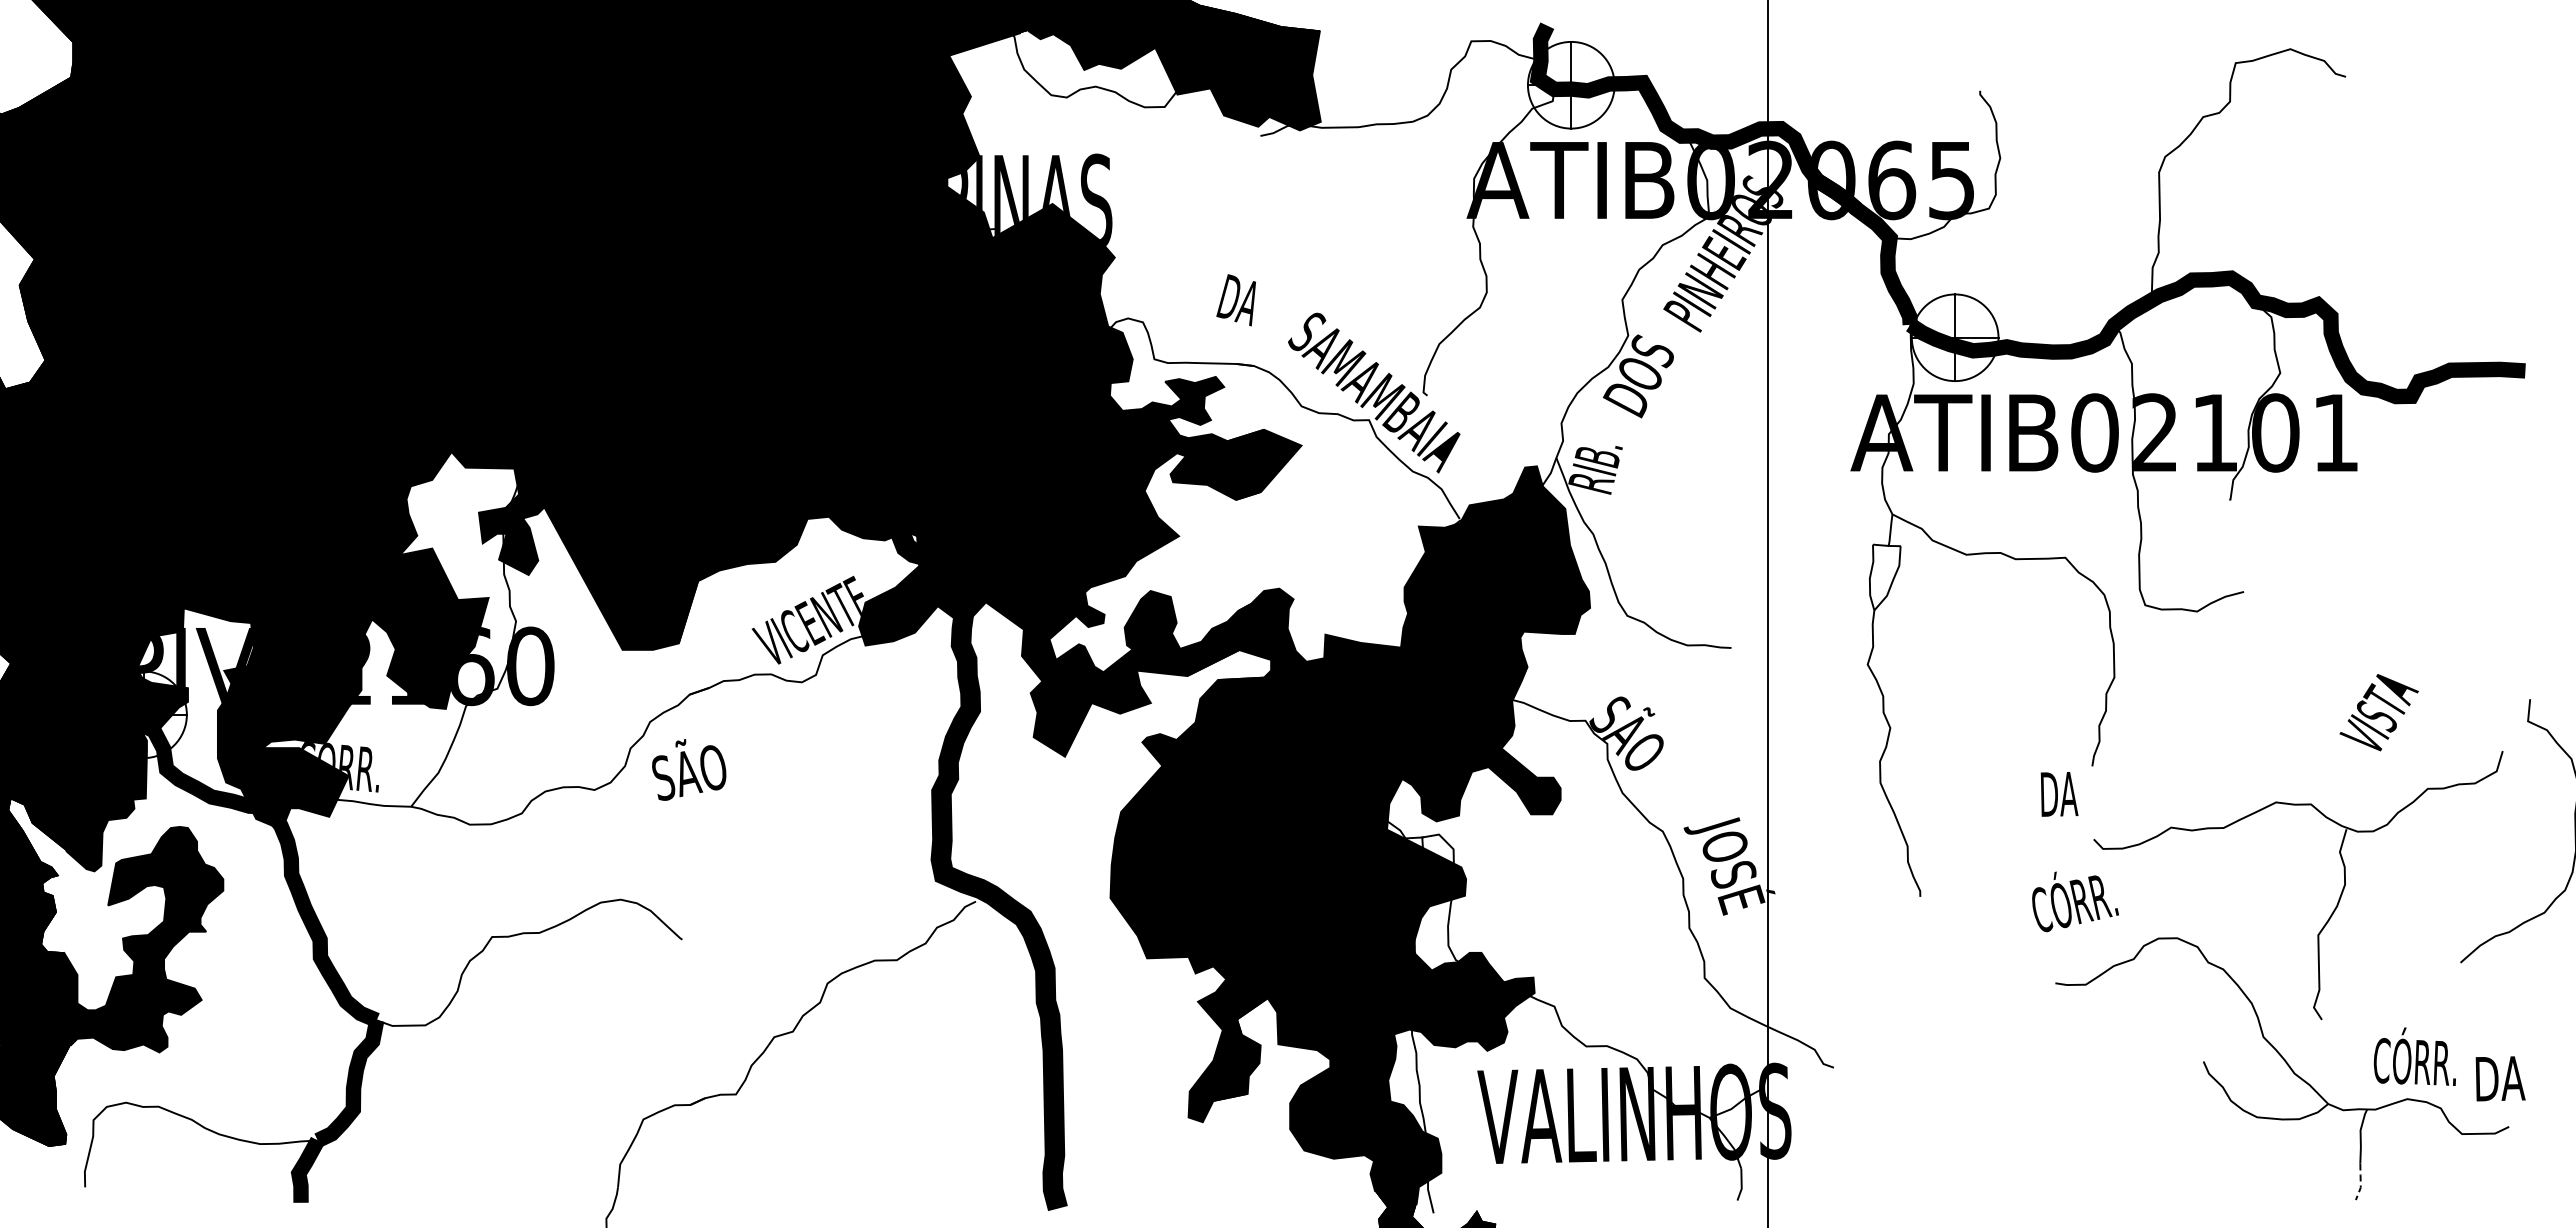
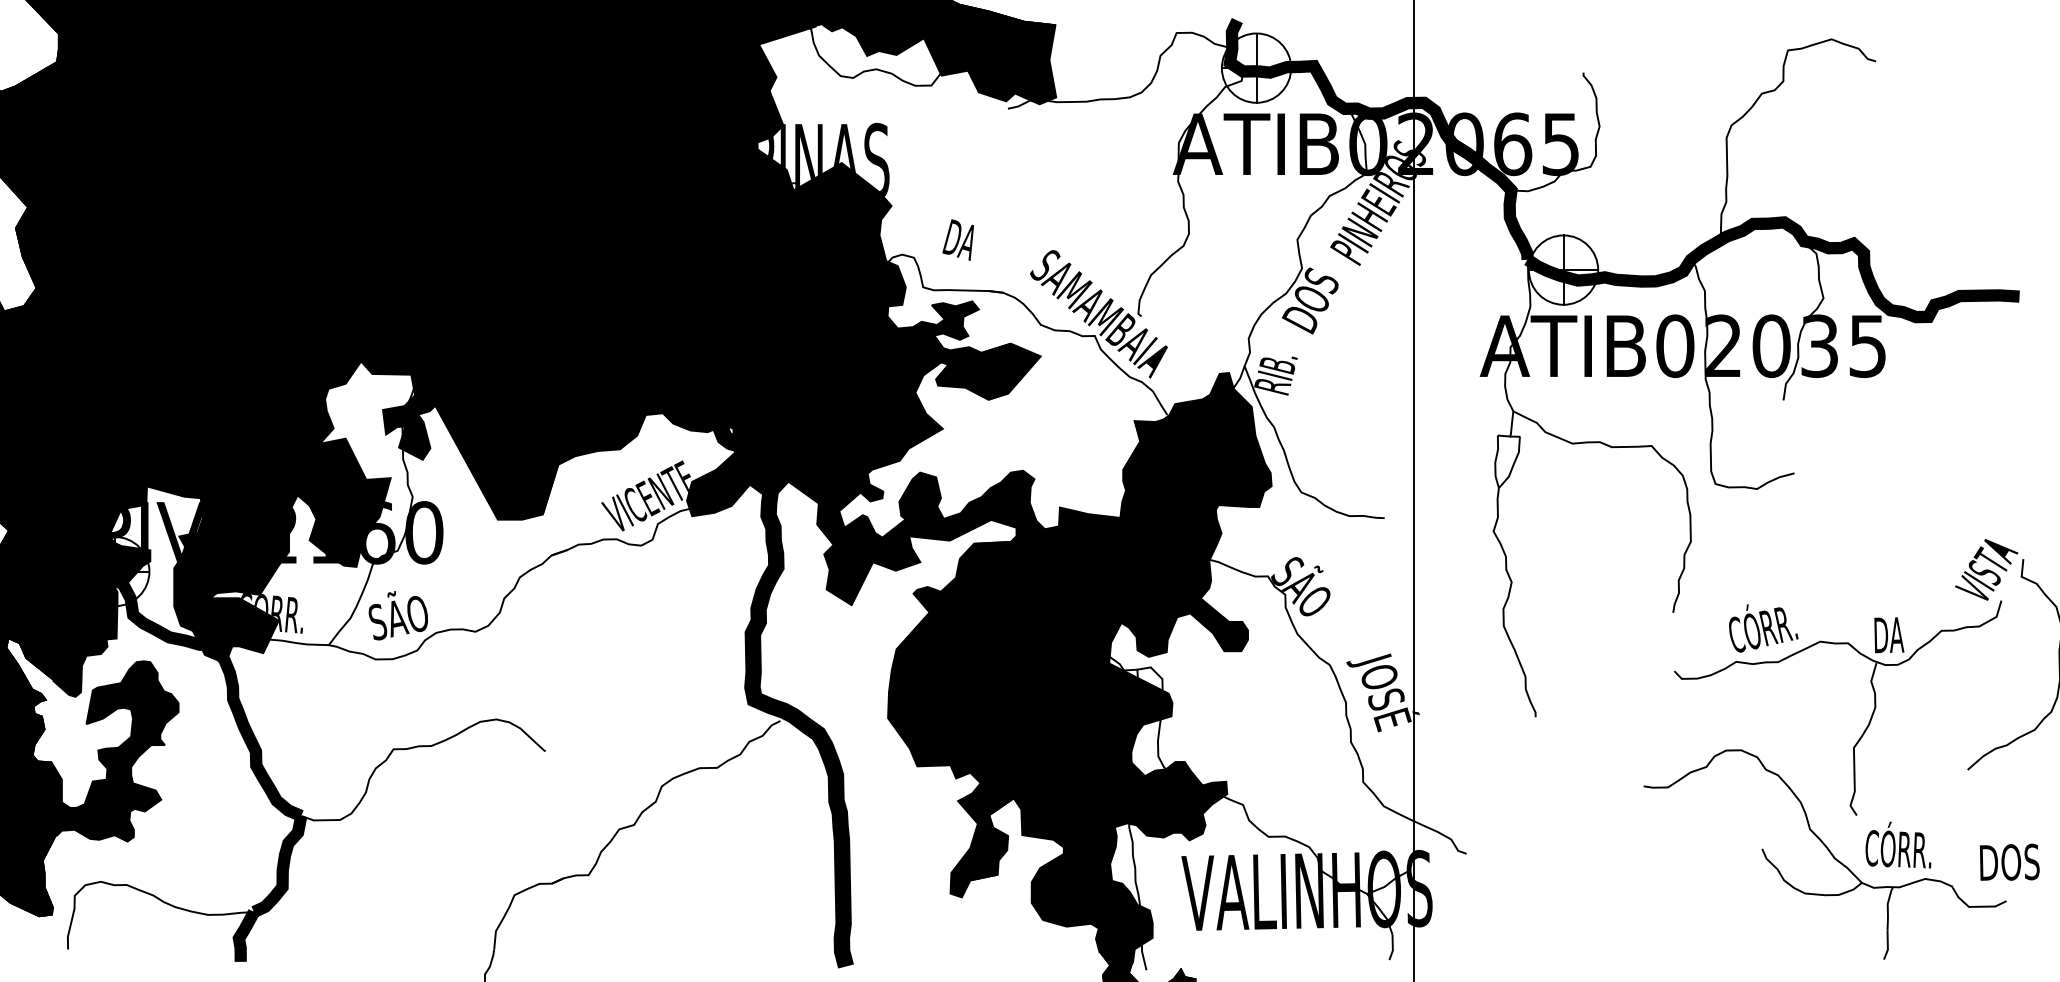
text: (1235, 300) -> (957, 240), moved
text: (2274, 432) -> (1818, 345), ATIB02101 -> ATIB02035
text: (2378, 712) -> (1986, 569), moved
text: (689, 769) -> (398, 615), moved
text: (2059, 794) -> (1889, 635), moved
text: (2075, 901) -> (1763, 628), moved
text: (2414, 1056) -> (1898, 844), moved
text: (2525, 1078) -> (2019, 862), DA -> DOS
line: (2360, 1182) -> (1887, 945), dashed -> solid

